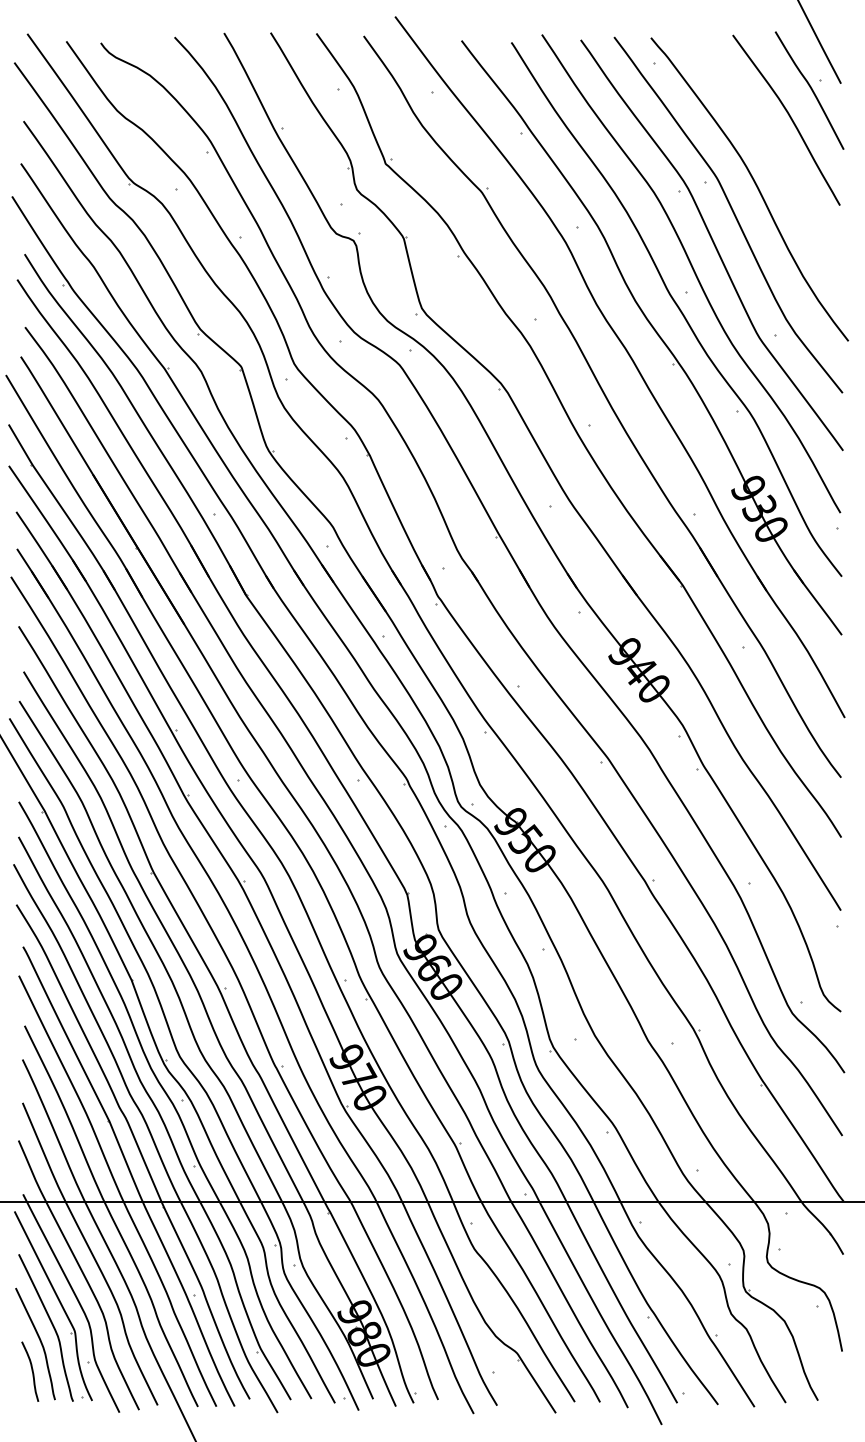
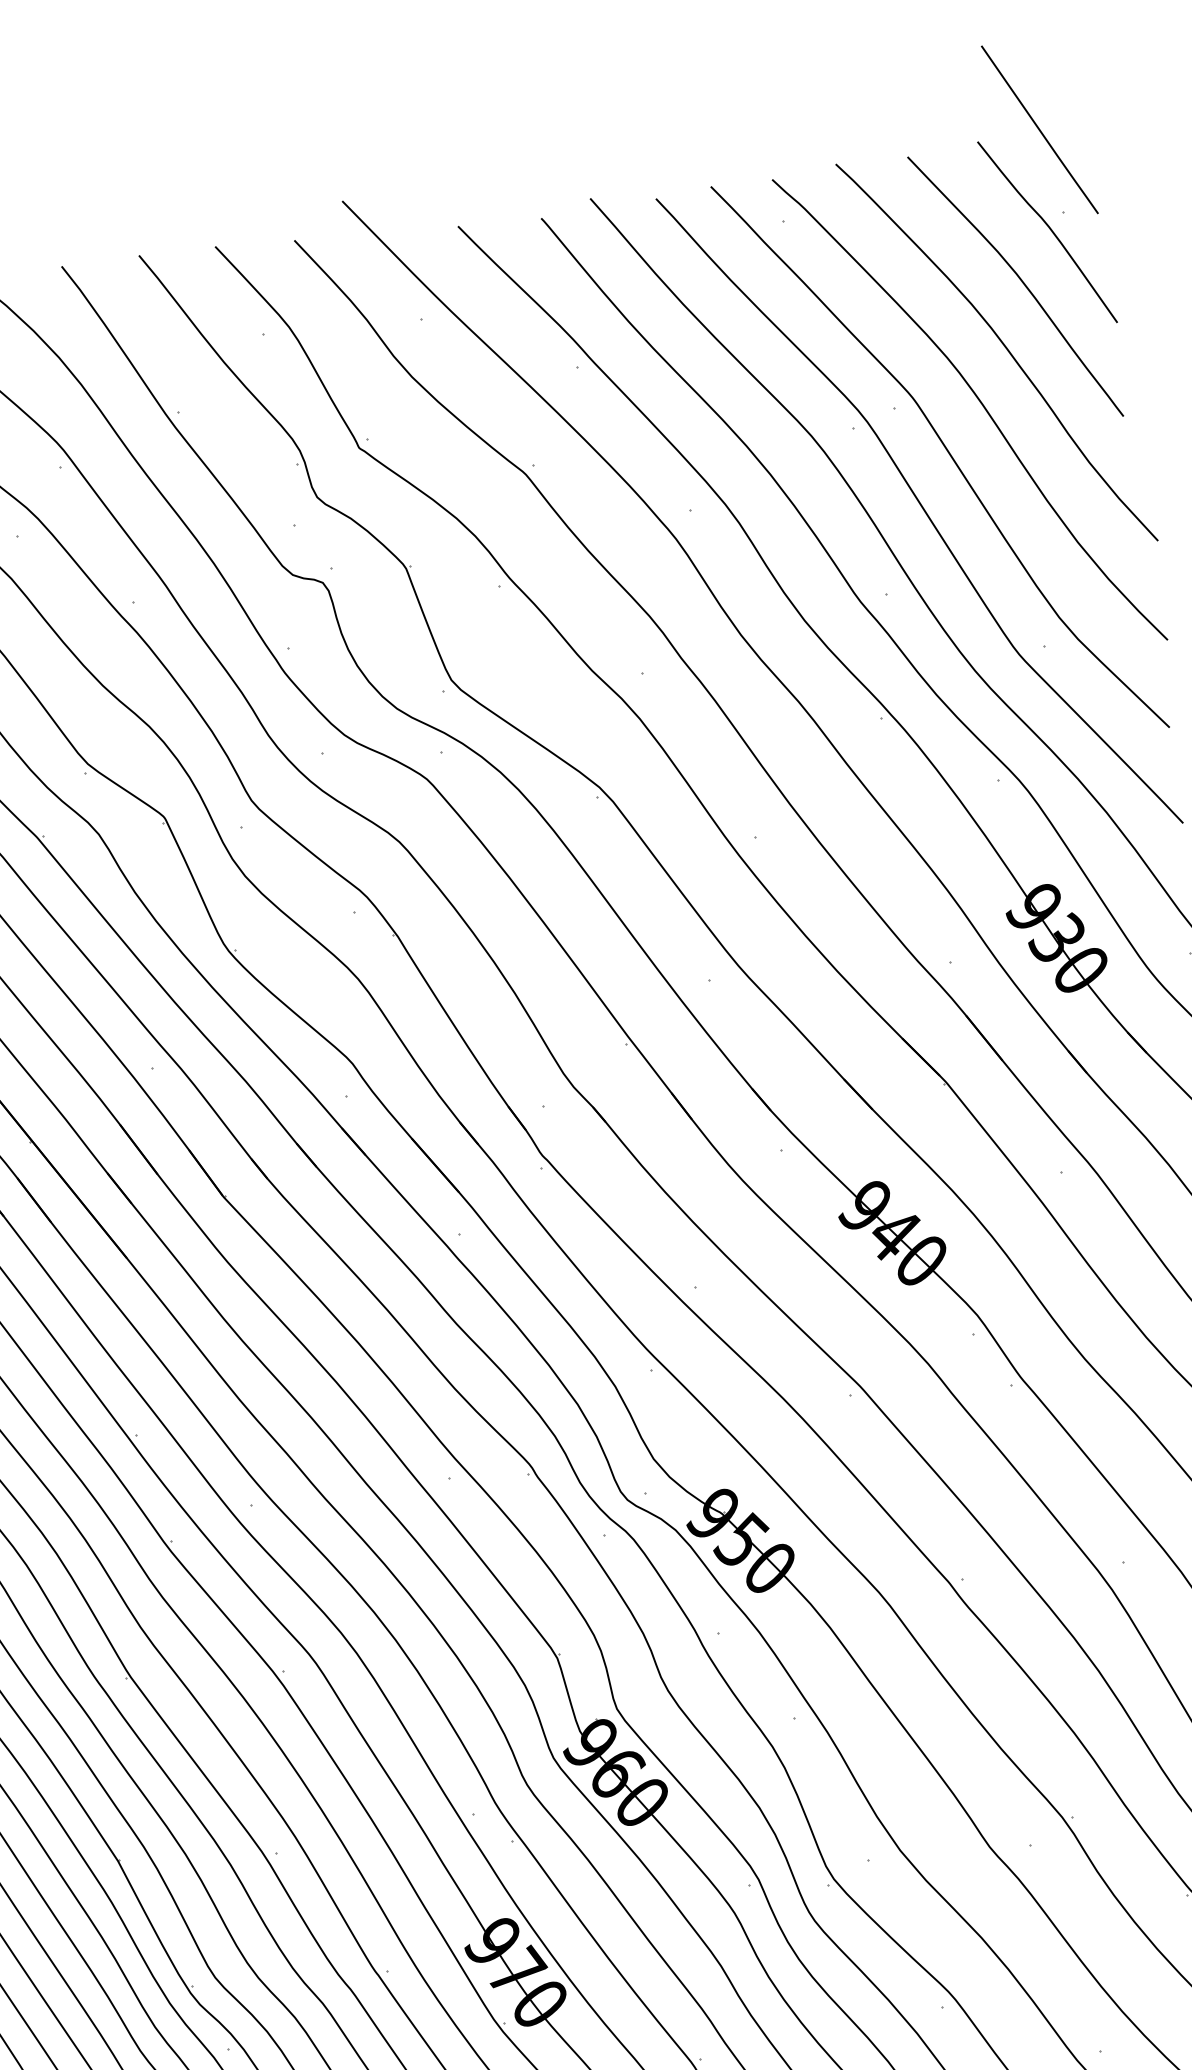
curve: (774, 155) -> (1003, 347), added

